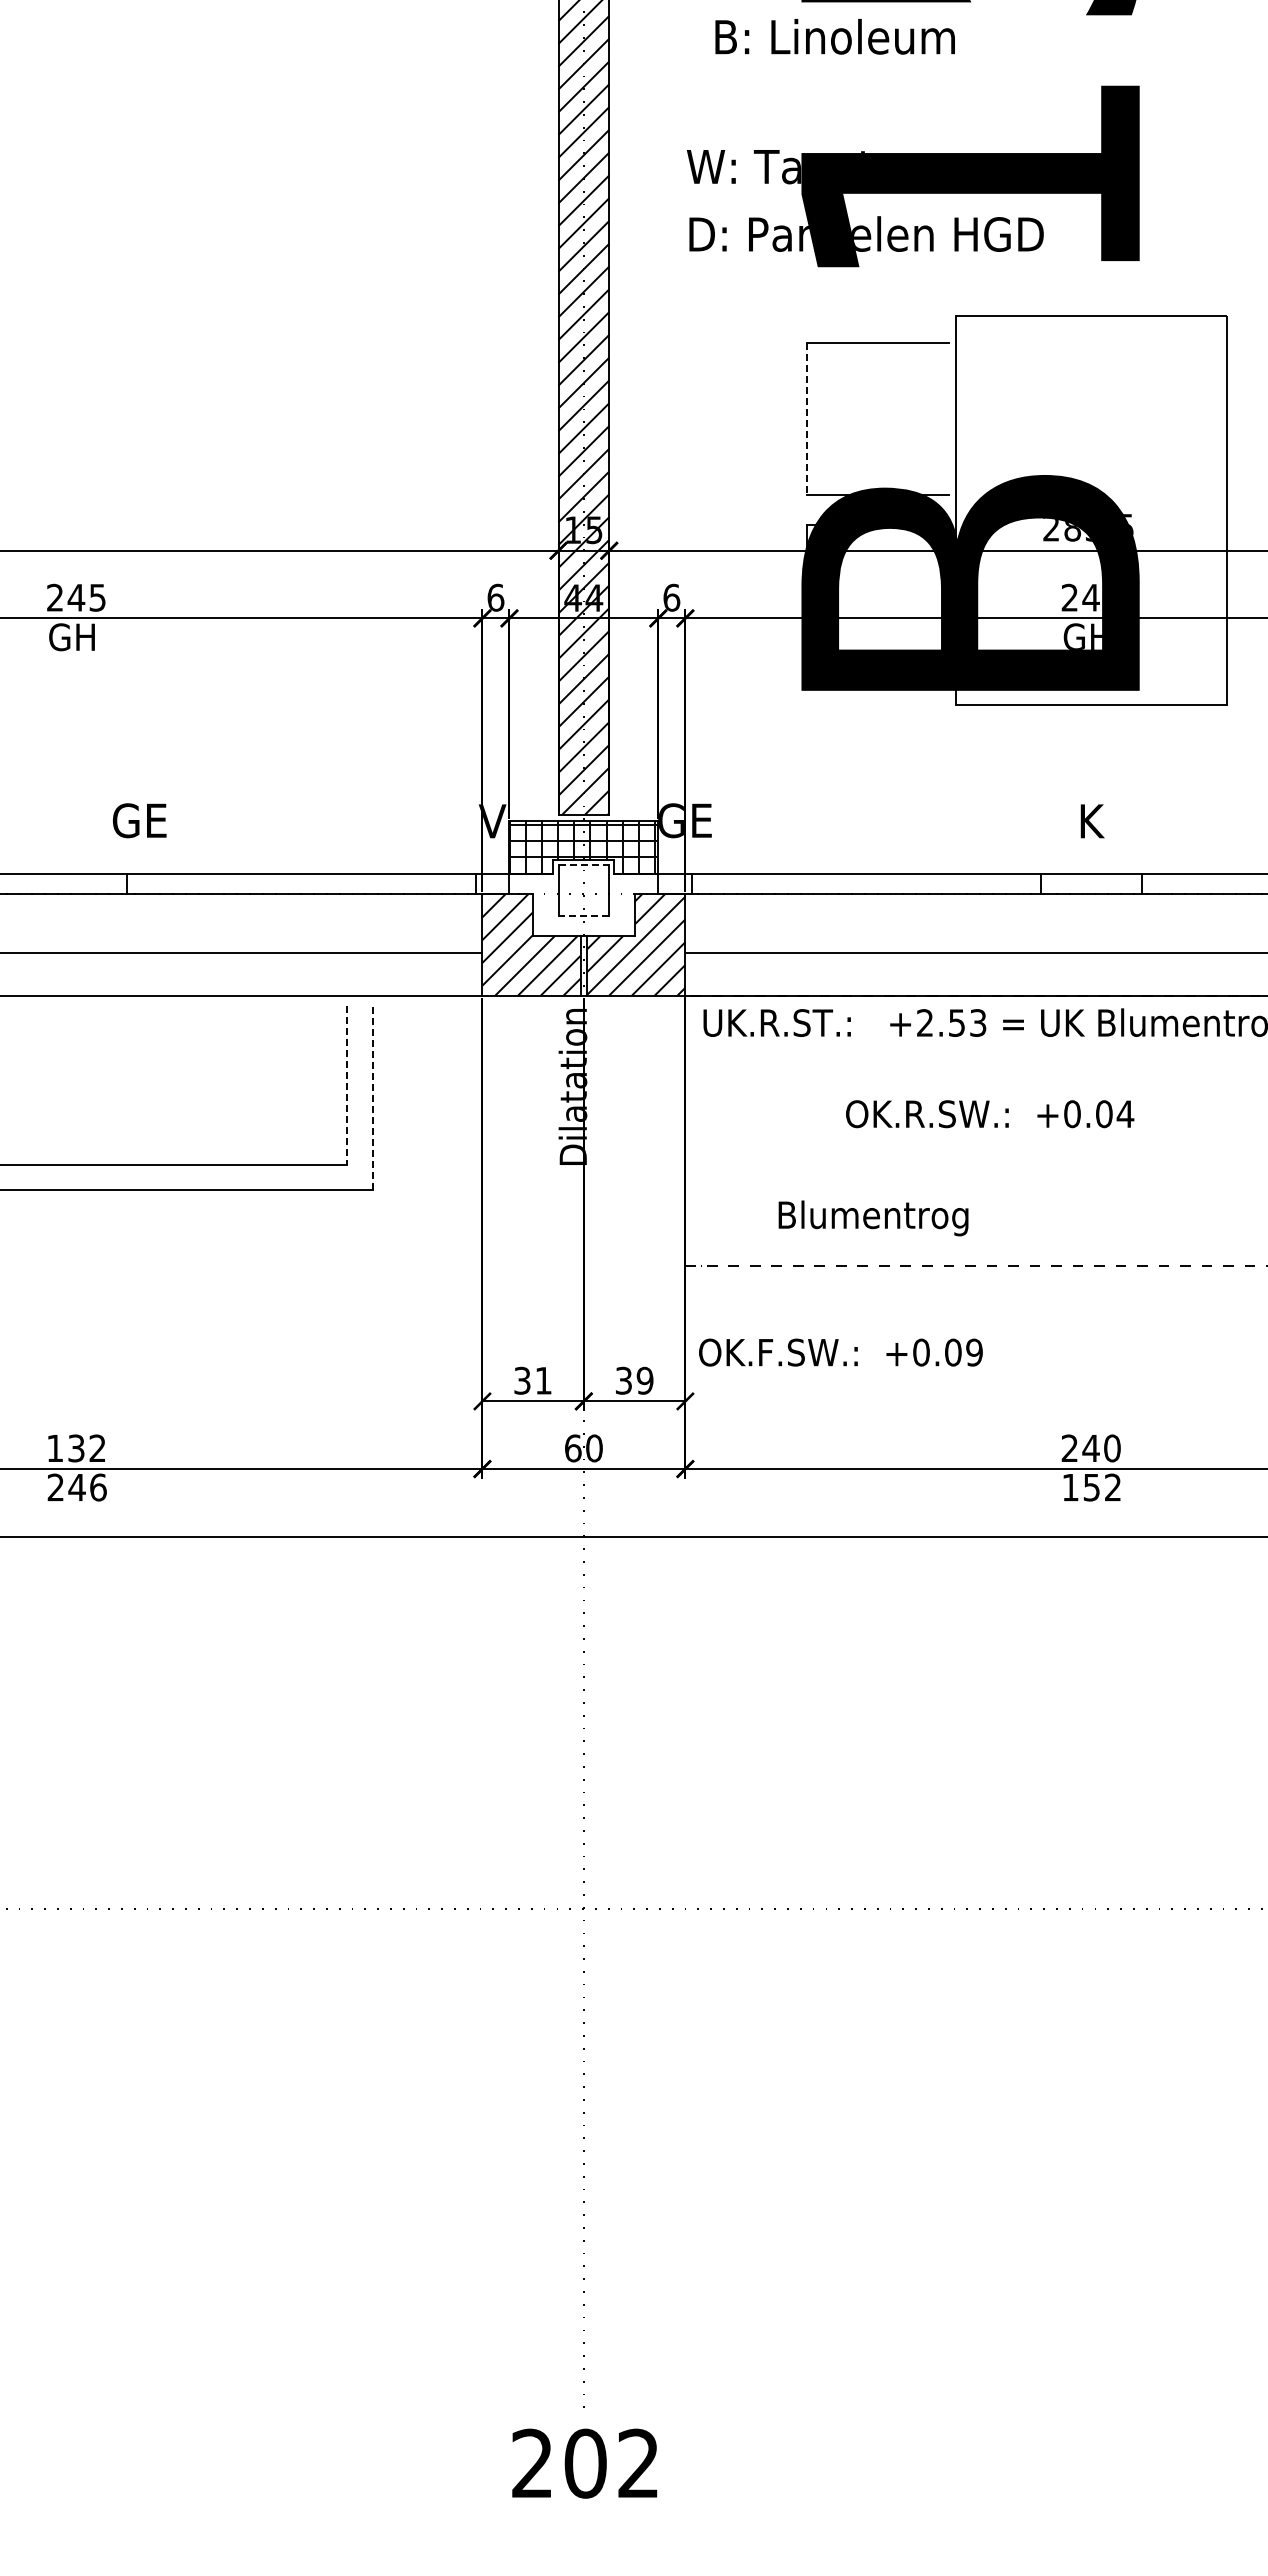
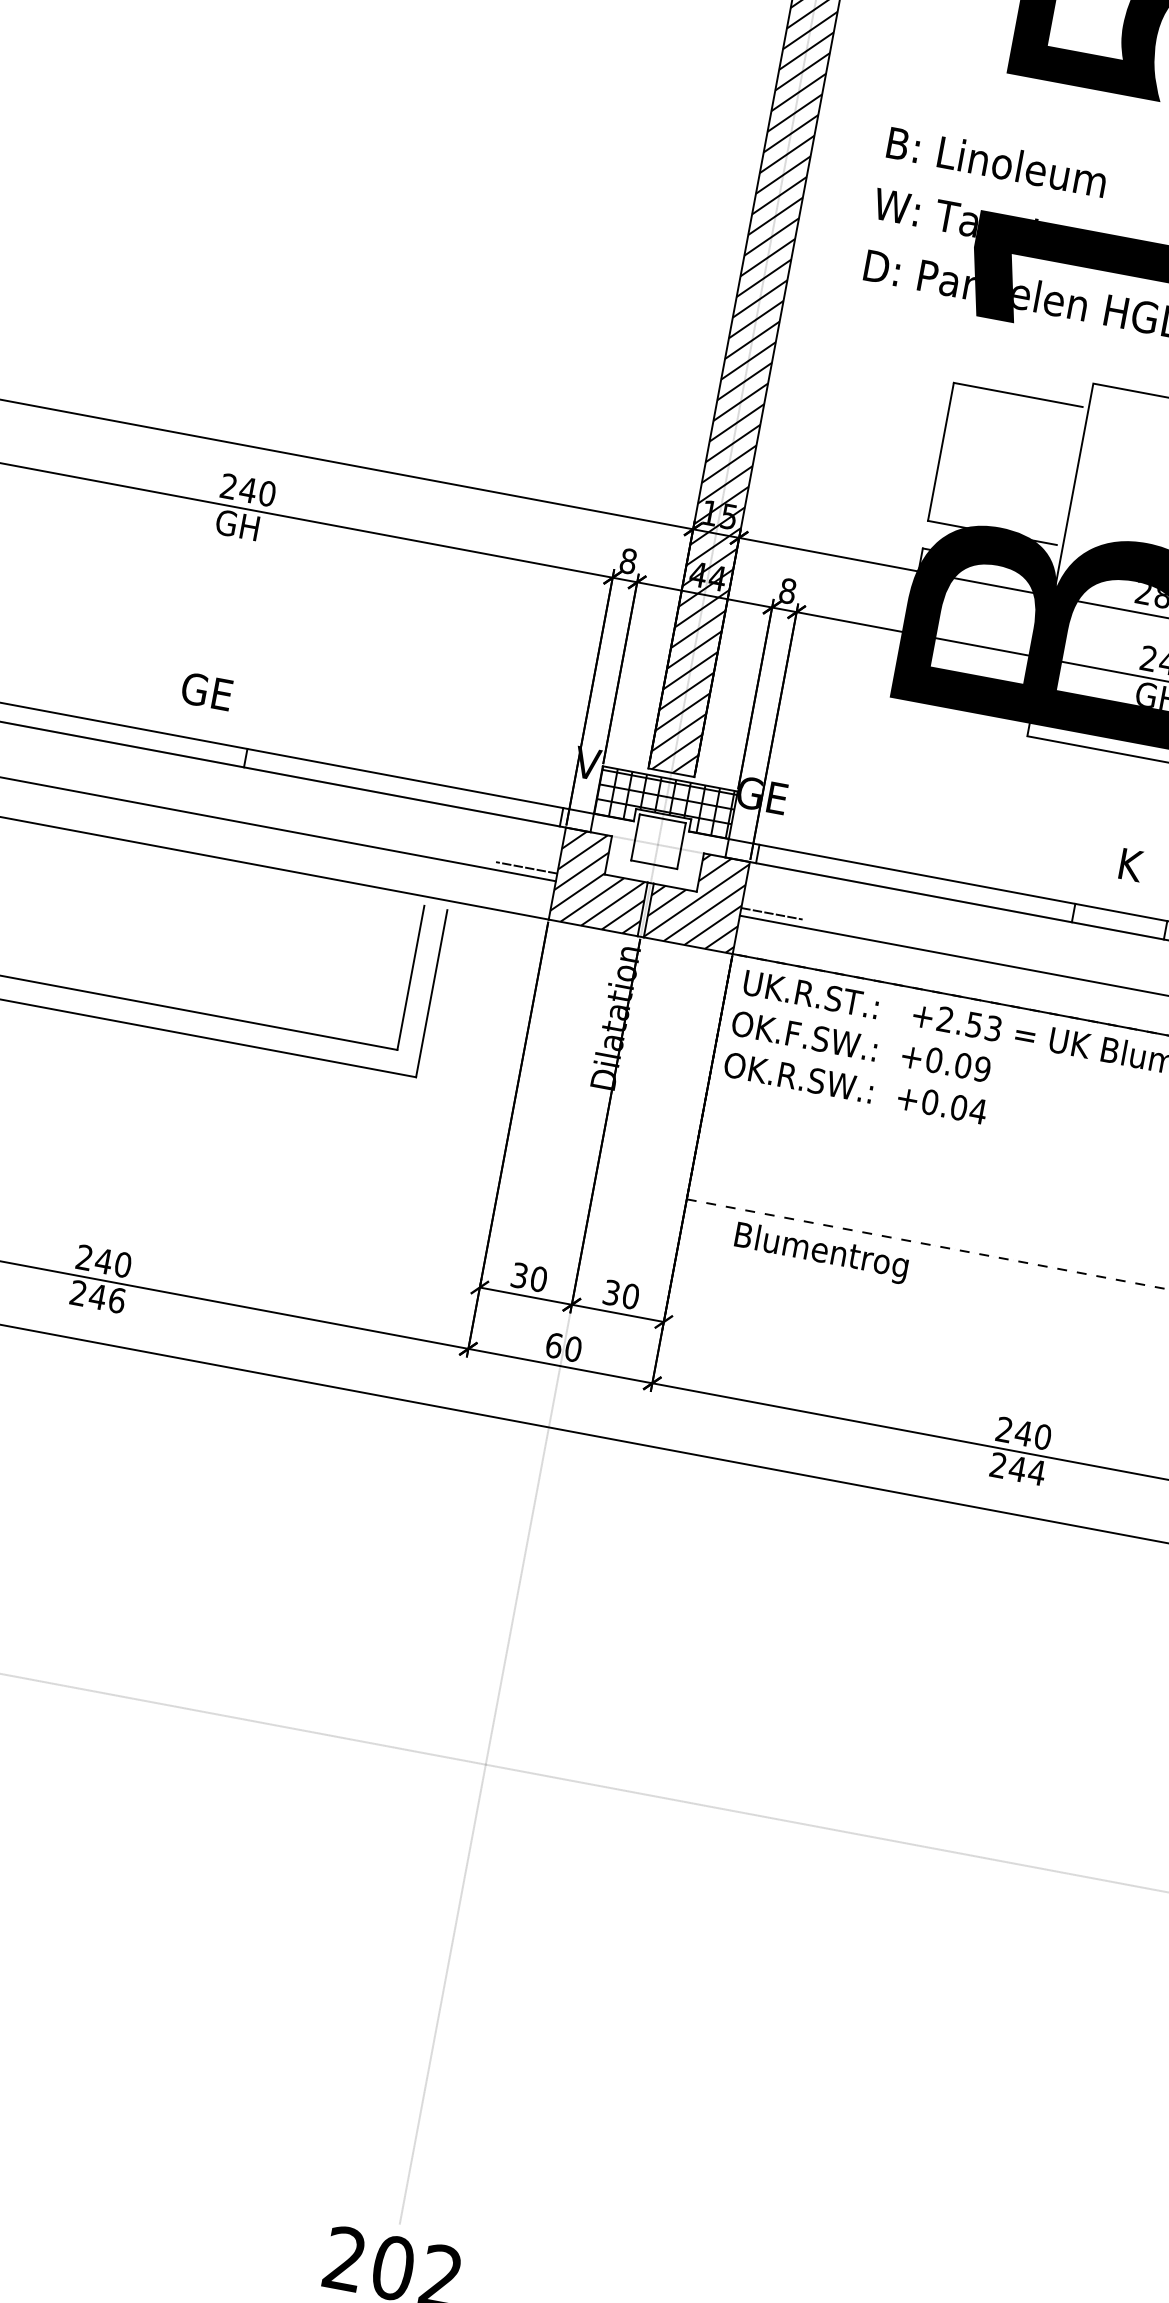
text: (834, 36) -> (996, 161), moved
line: (807, 419) -> (941, 452), dashed -> solid
text: (97, 597) -> (267, 493), 245 -> 240
text: (495, 597) -> (628, 560), 6 -> 8
text: (671, 597) -> (787, 590), 6 -> 8
text: (139, 820) -> (206, 691), moved
line: (584, 865) -> (663, 819), dashed -> solid
line: (583, 916) -> (653, 865), dashed -> solid
line: (448, 944) -> (526, 867), added
line: (719, 944) -> (772, 913), added
line: (347, 1085) -> (411, 978), dashed -> solid
line: (372, 1097) -> (431, 993), dashed -> solid
text: (990, 1114) -> (855, 1088), moved
text: (873, 1218) -> (821, 1253), moved
text: (840, 1352) -> (860, 1046), moved
text: (543, 1380) -> (538, 1278), 31 -> 30
text: (644, 1380) -> (630, 1296), 39 -> 30
text: (76, 1448) -> (103, 1261), 132 -> 240
text: (1091, 1487) -> (1017, 1468), 152 -> 244

